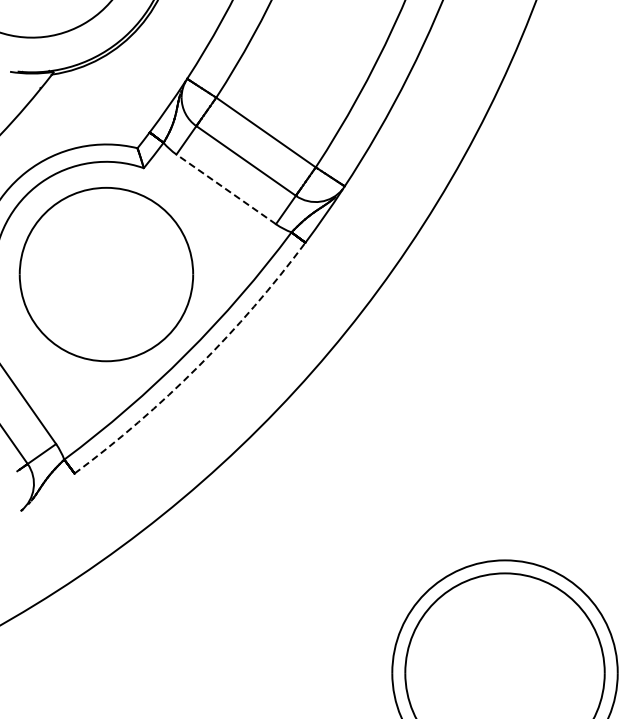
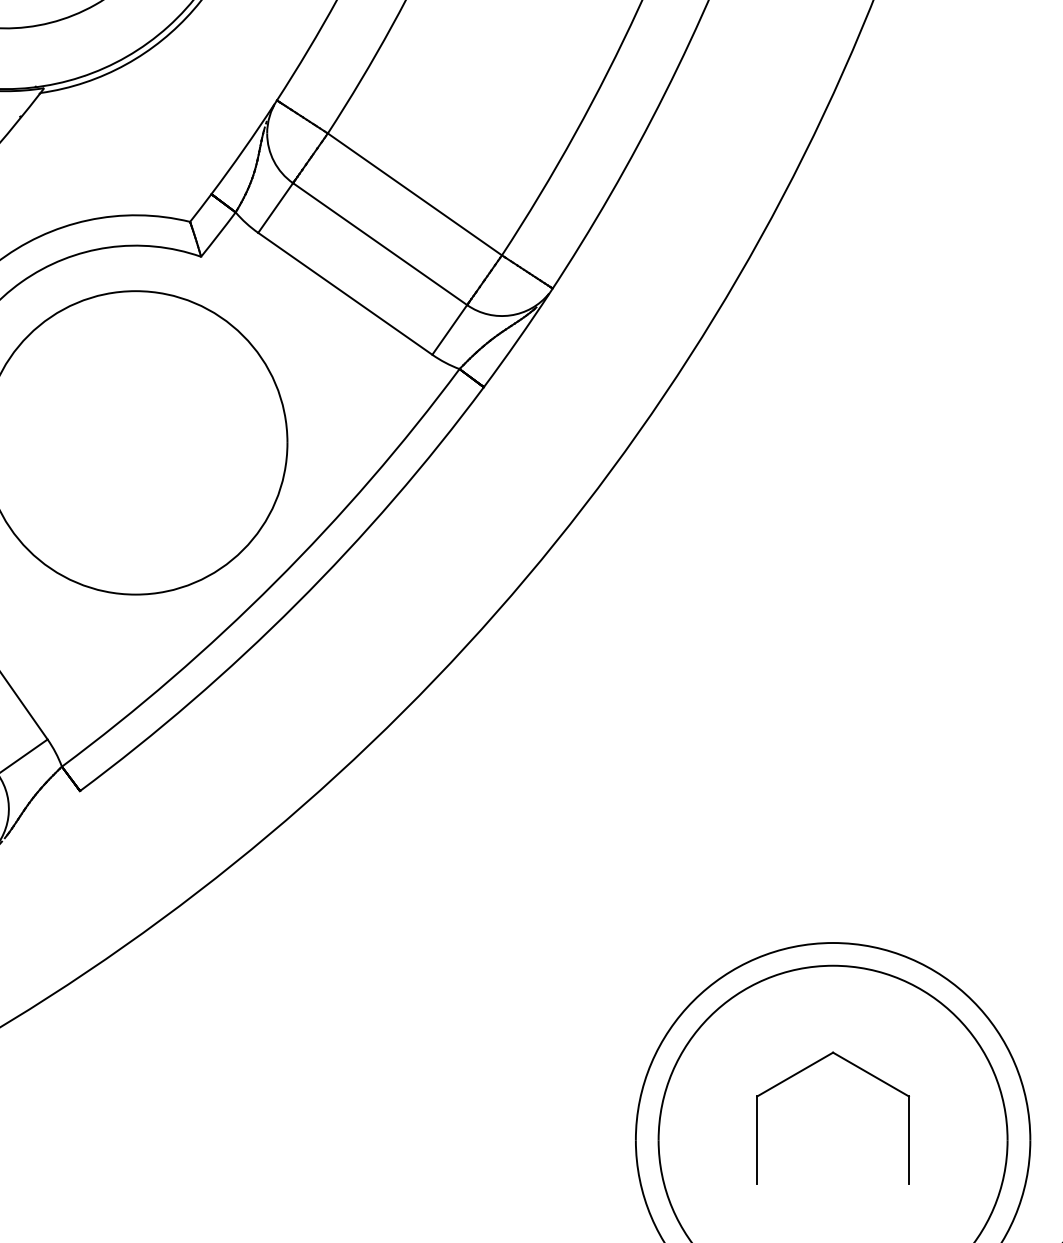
line: (226, 189) -> (345, 294), dashed -> solid
arc: (198, 366) -> (296, 603), dashed -> solid
part: (489, 633) -> (805, 1070), added

